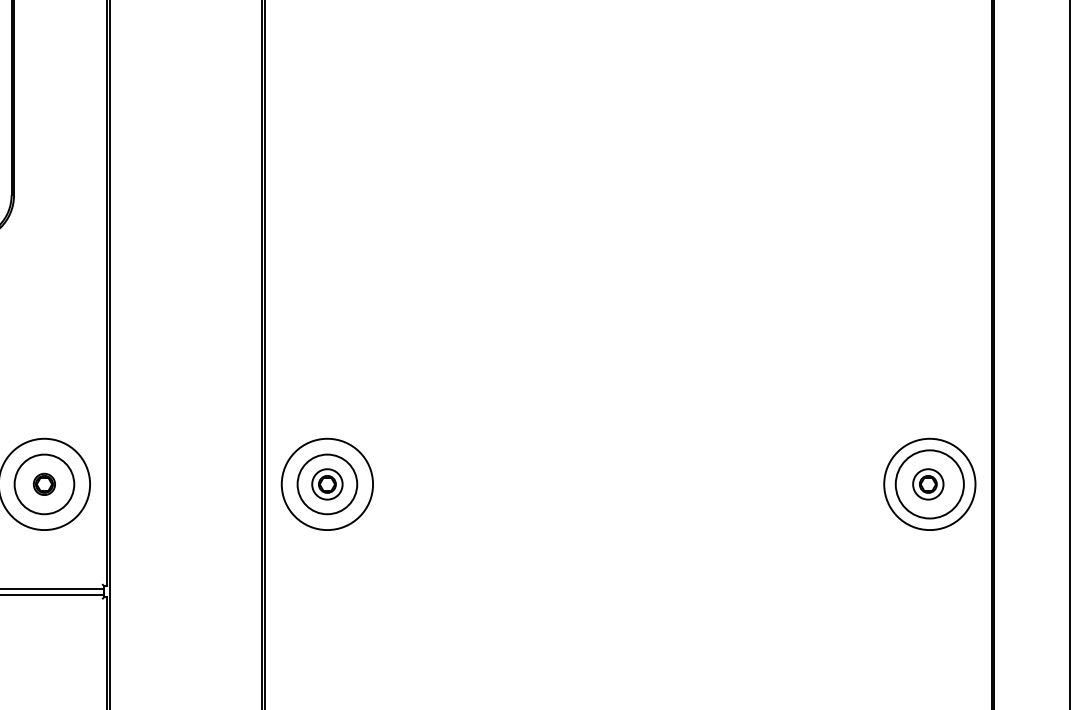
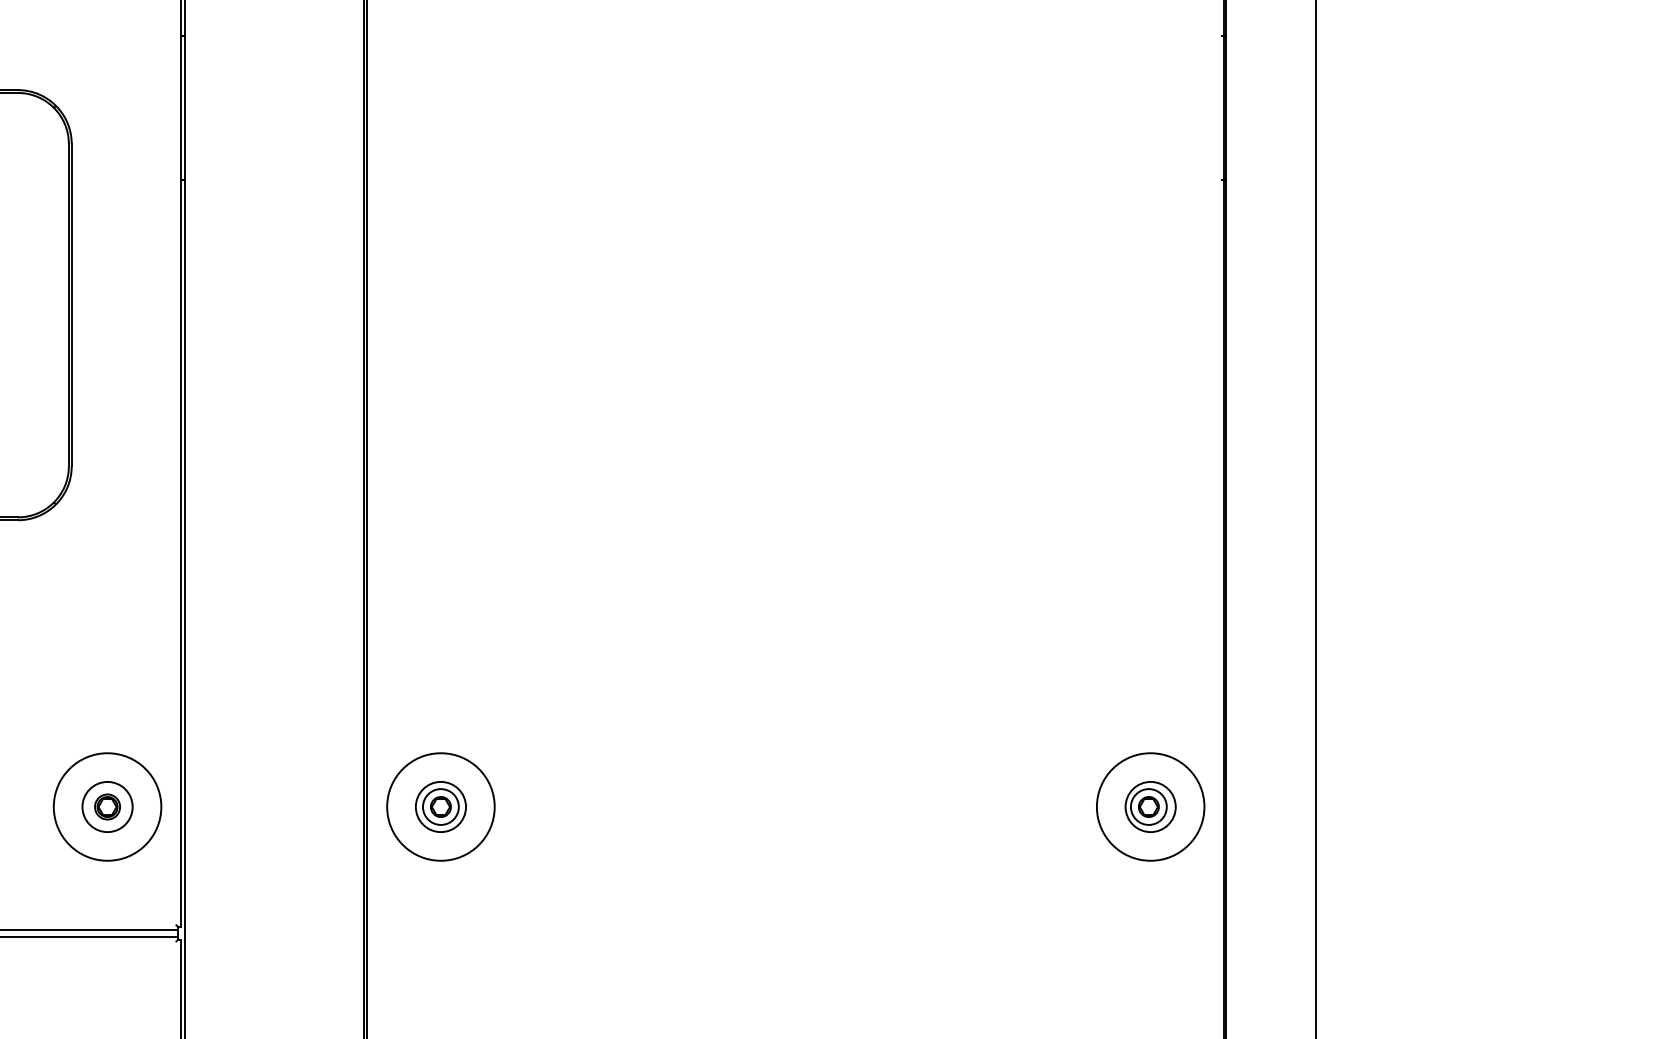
circle: (44, 483) -> (107, 806), size x0.71
circle: (327, 483) -> (440, 806), size x0.71
circle: (929, 483) -> (1150, 806), size x0.62

